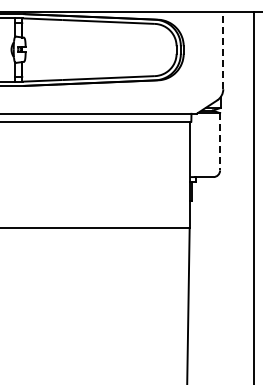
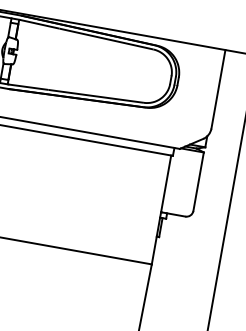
line: (223, 50) -> (218, 89), dashed -> solid
line: (220, 141) -> (199, 181), dashed -> solid

